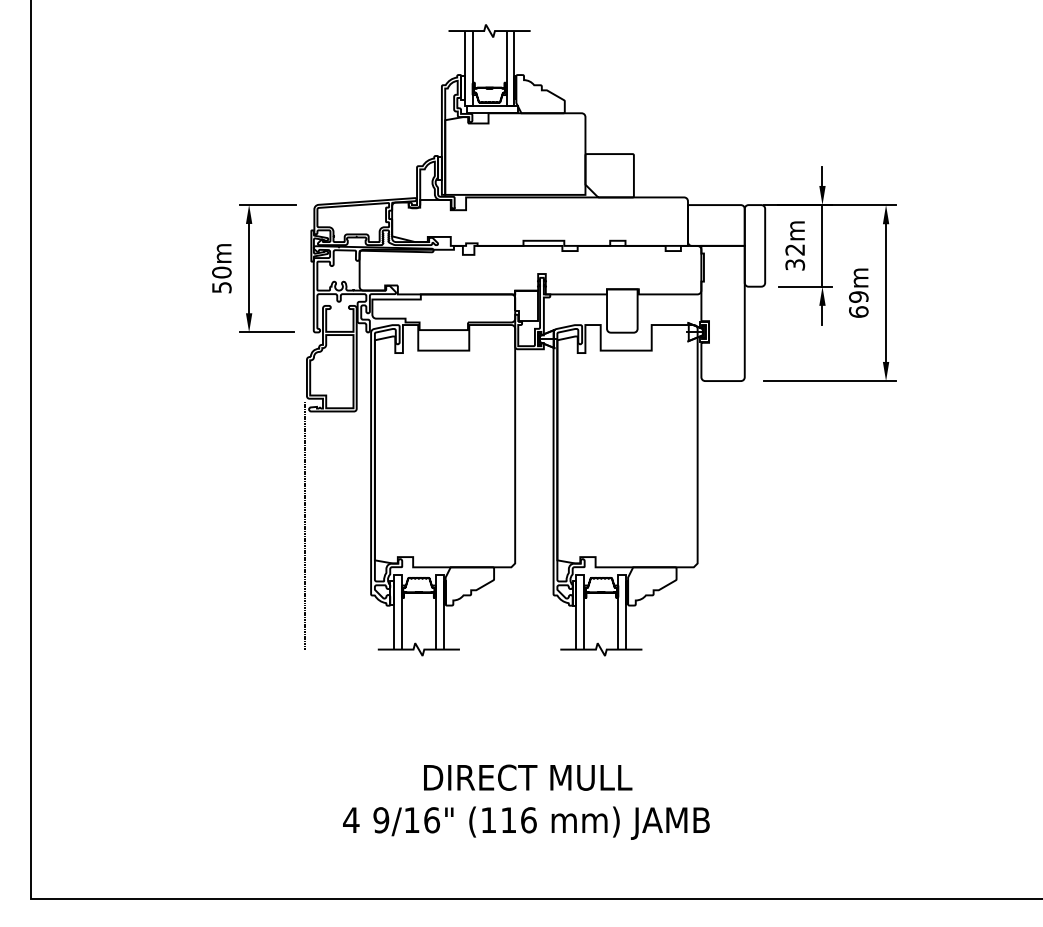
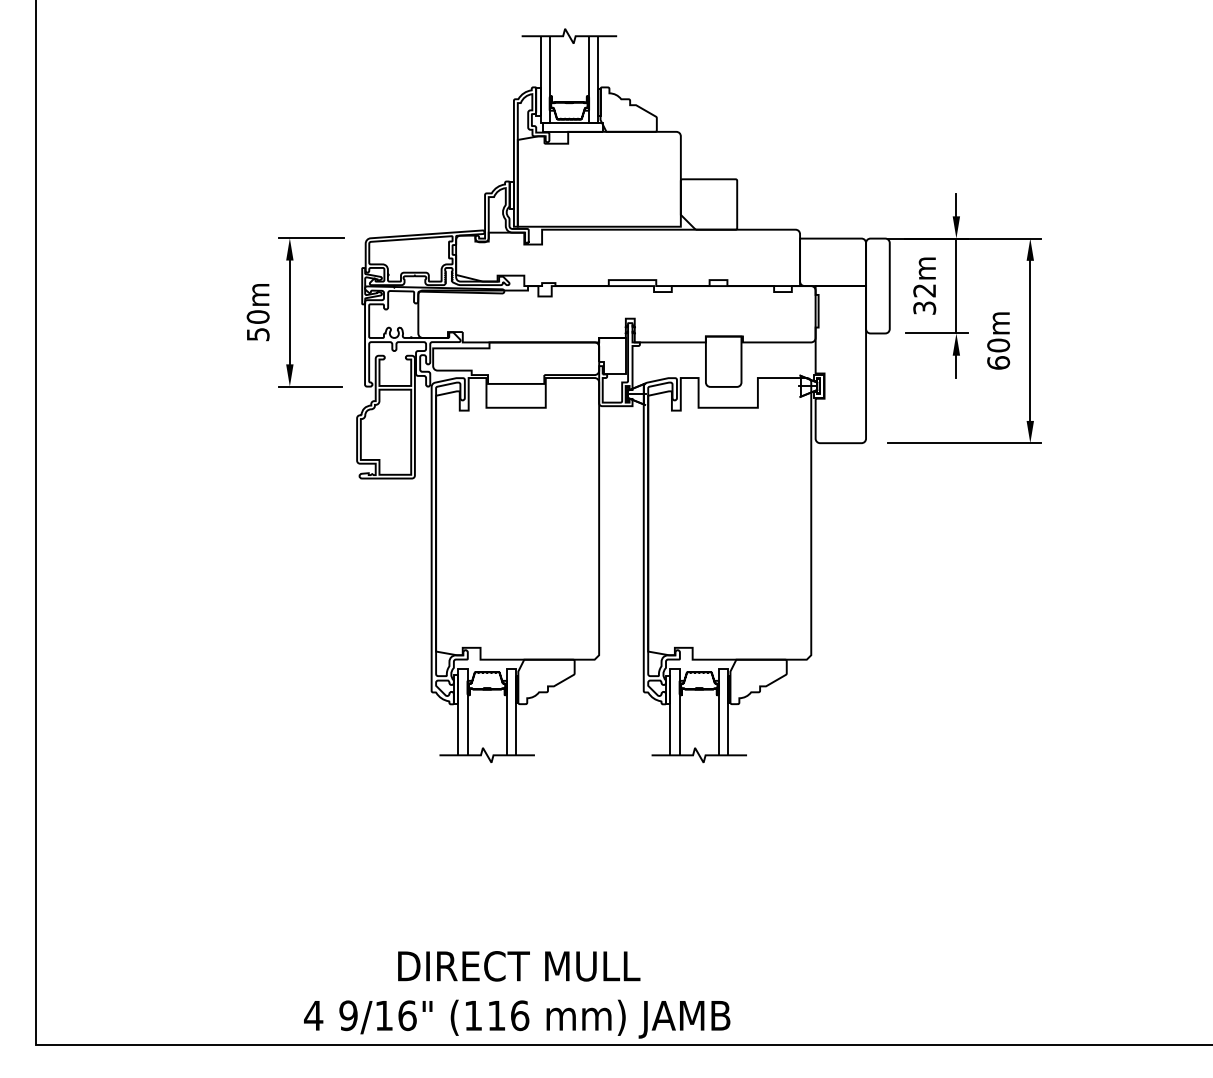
text: (858, 297) -> (998, 345), 69m -> 60m
line: (305, 525) -> (355, 611), removed
text: (526, 801) -> (517, 994), moved

